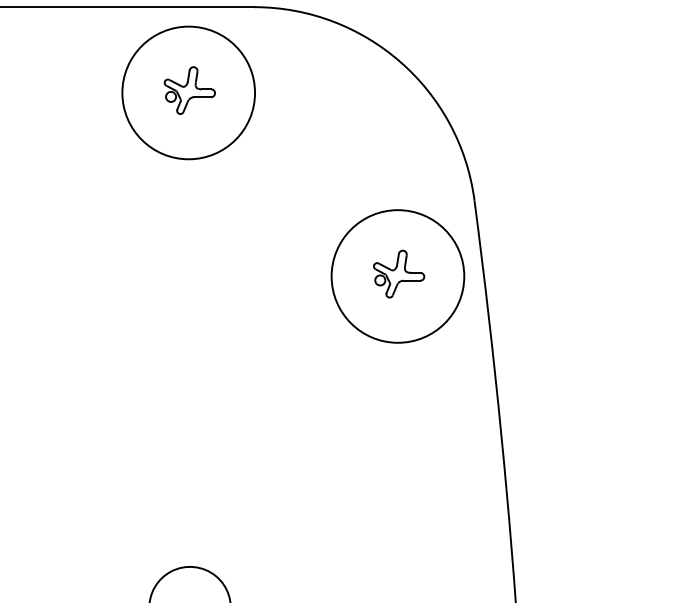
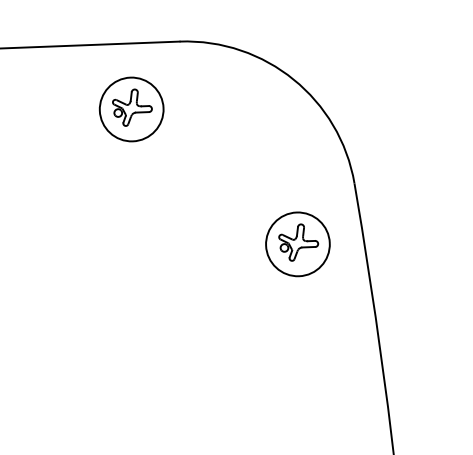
circle: (188, 92) -> (131, 109), size x0.62
circle: (397, 276) -> (297, 244), size x0.62

